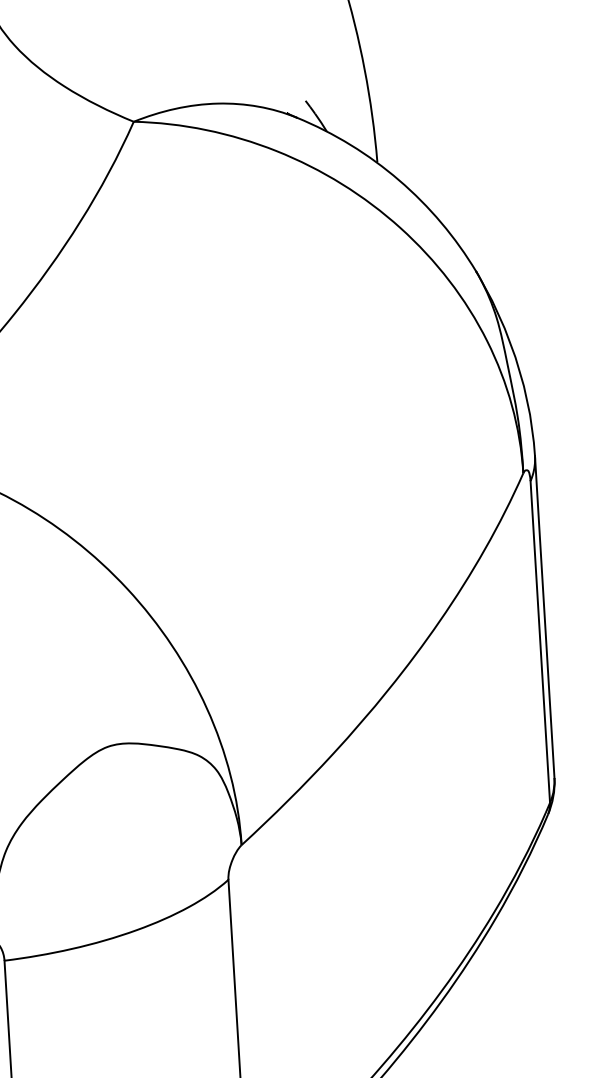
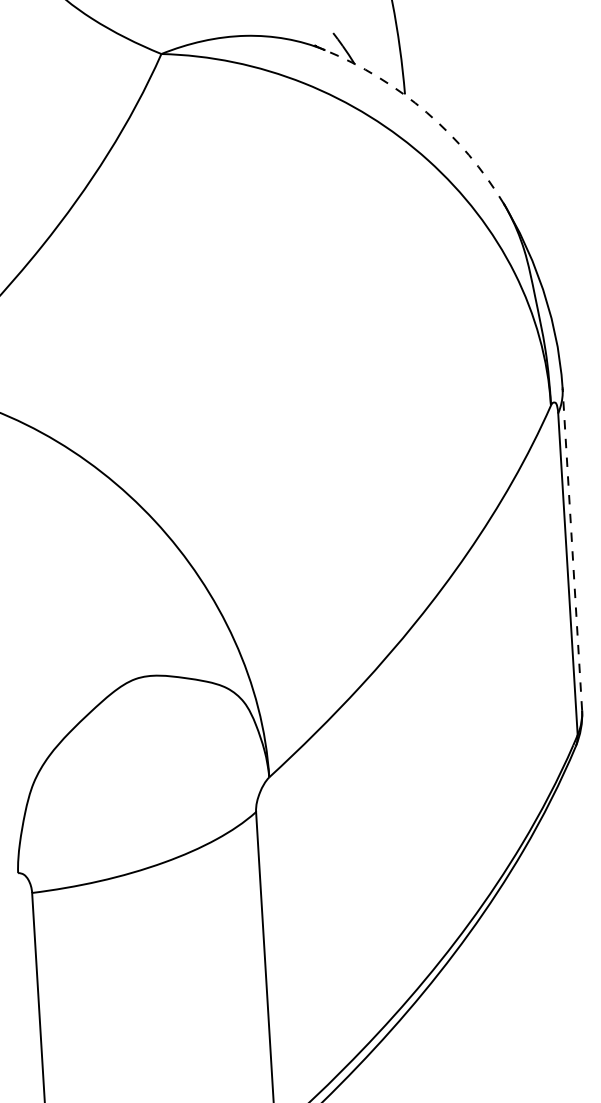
arc: (398, 180) -> (426, 112), solid -> dashed
line: (544, 617) -> (572, 549), solid -> dashed

